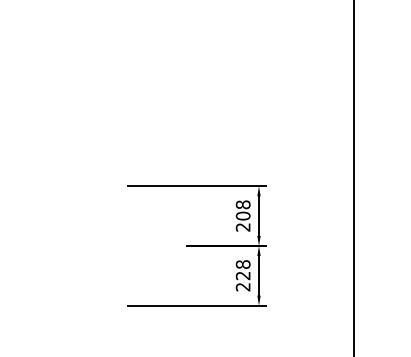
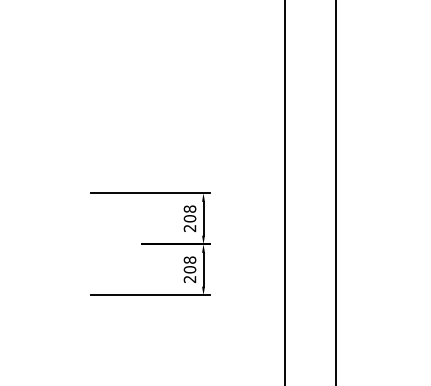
text: (242, 275) -> (189, 269), 228 -> 208

